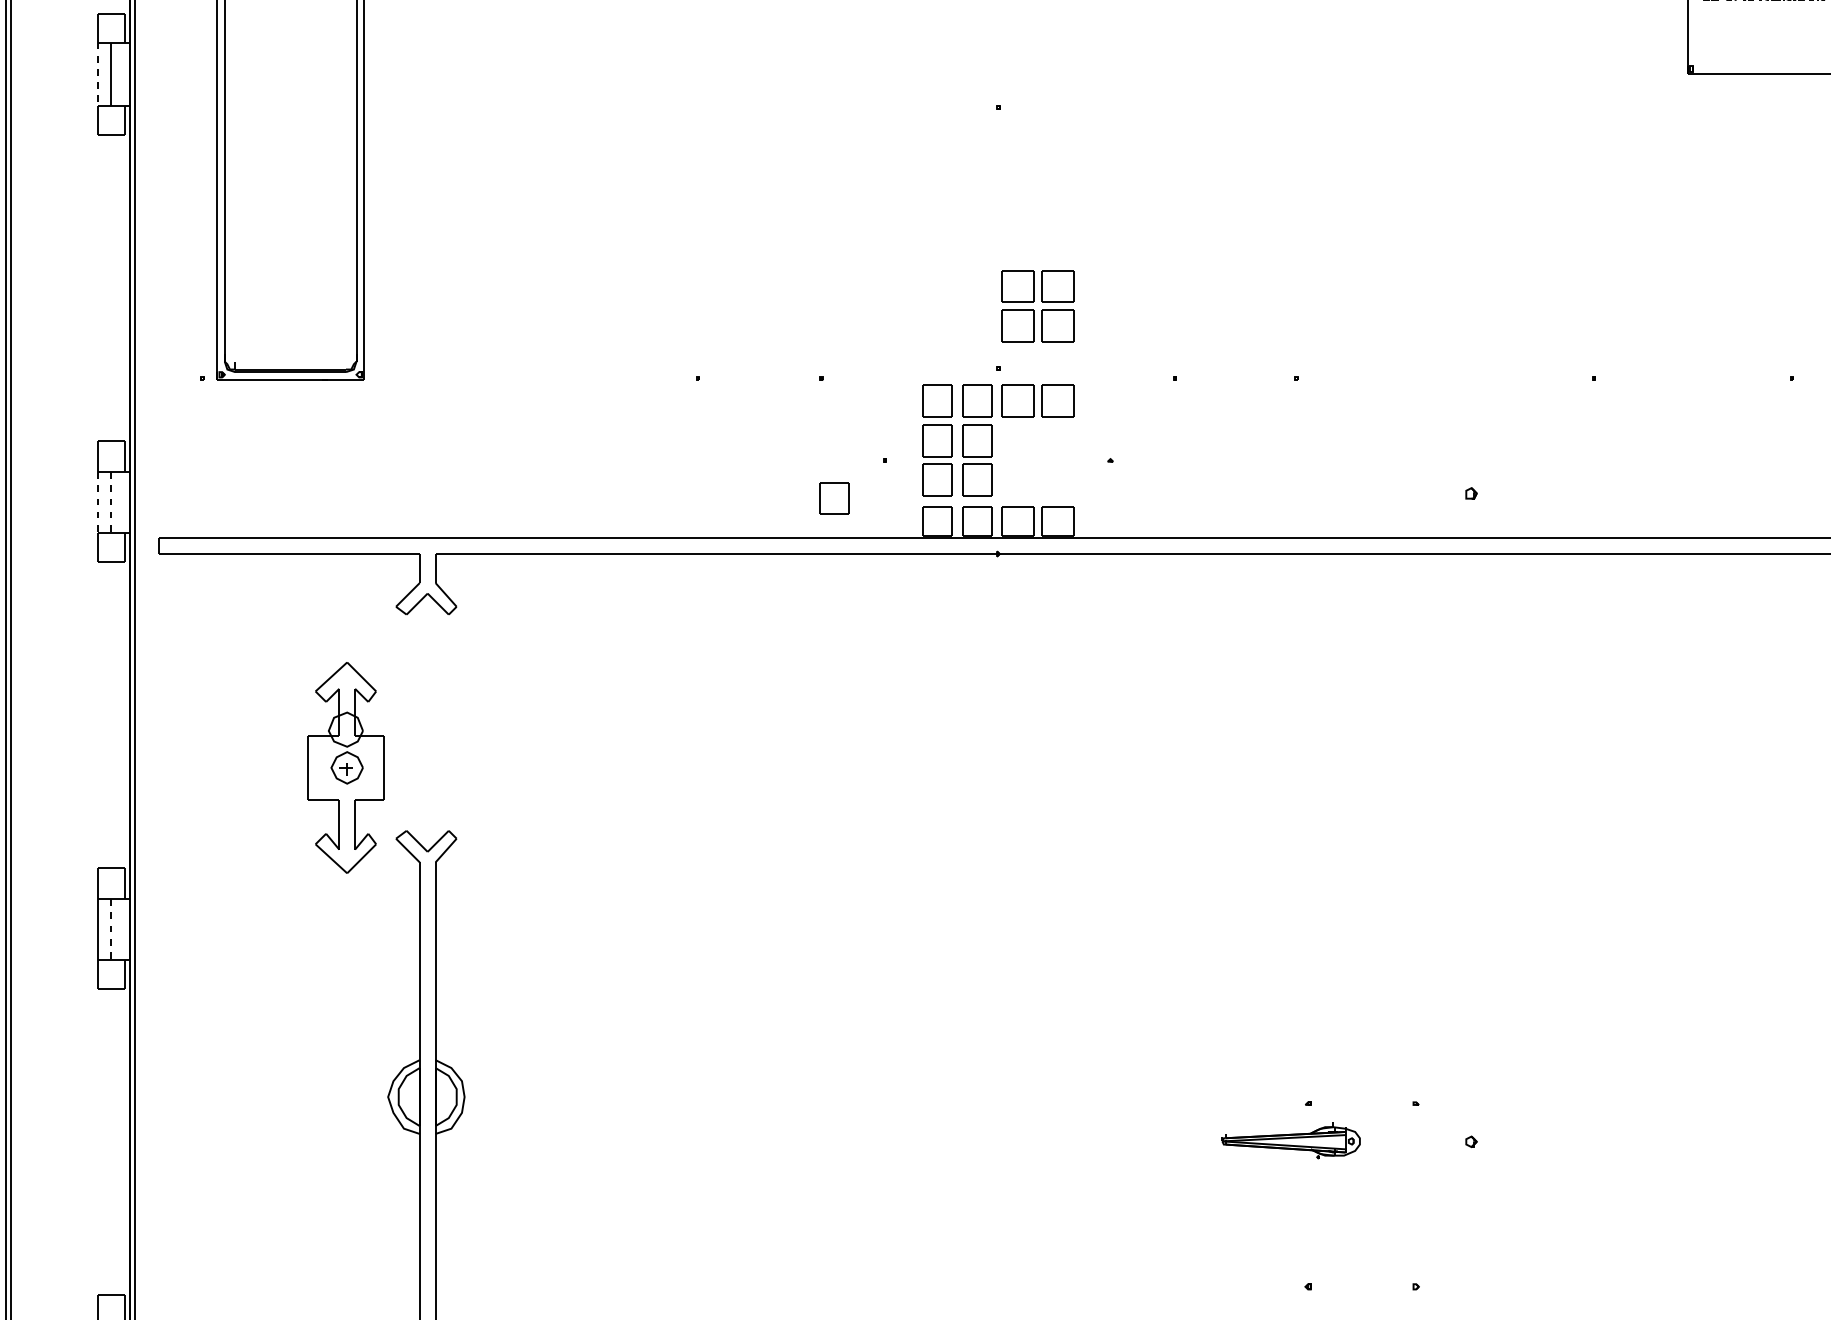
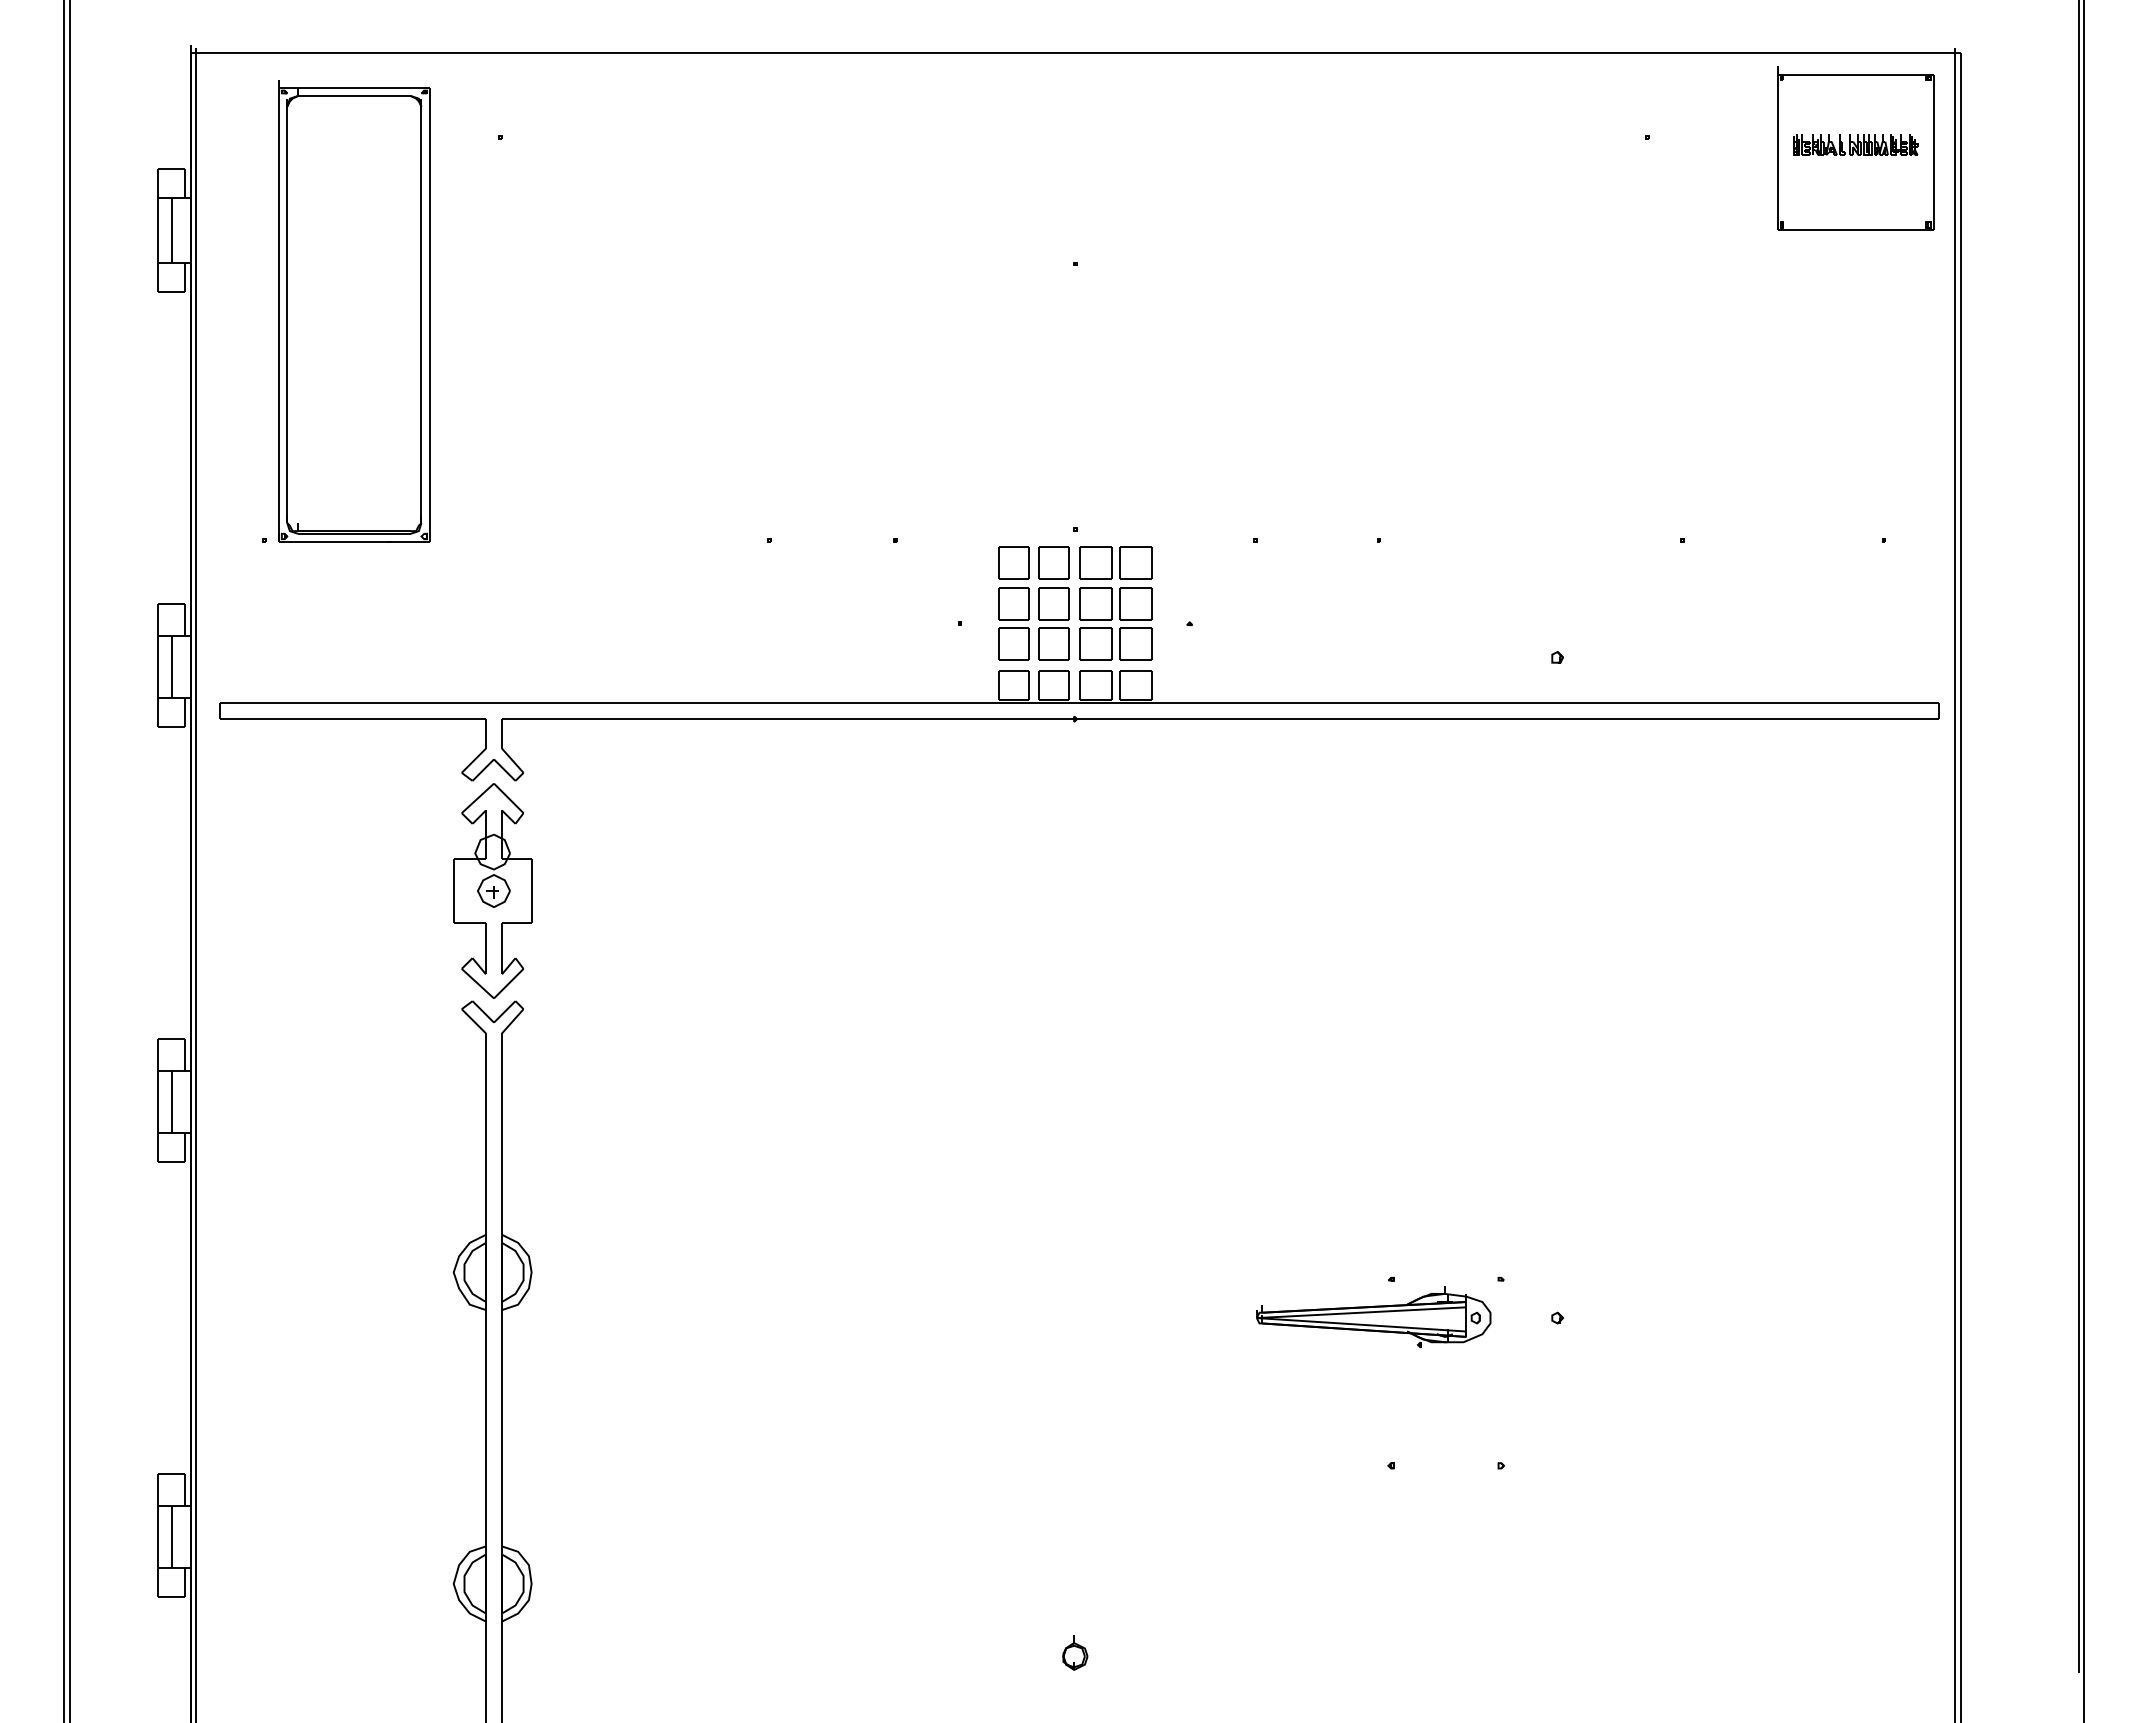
line: (98, 74) -> (158, 230), dashed -> solid
part: (1037, 306) -> (1115, 623), moved
part: (834, 497) -> (908, 661), removed
line: (98, 502) -> (158, 666), dashed -> solid
line: (111, 502) -> (171, 666), dashed -> solid
part: (345, 767) -> (492, 890), moved
line: (111, 929) -> (171, 1101), dashed -> solid
part: (1290, 1140) -> (1373, 1316), size x1.67

